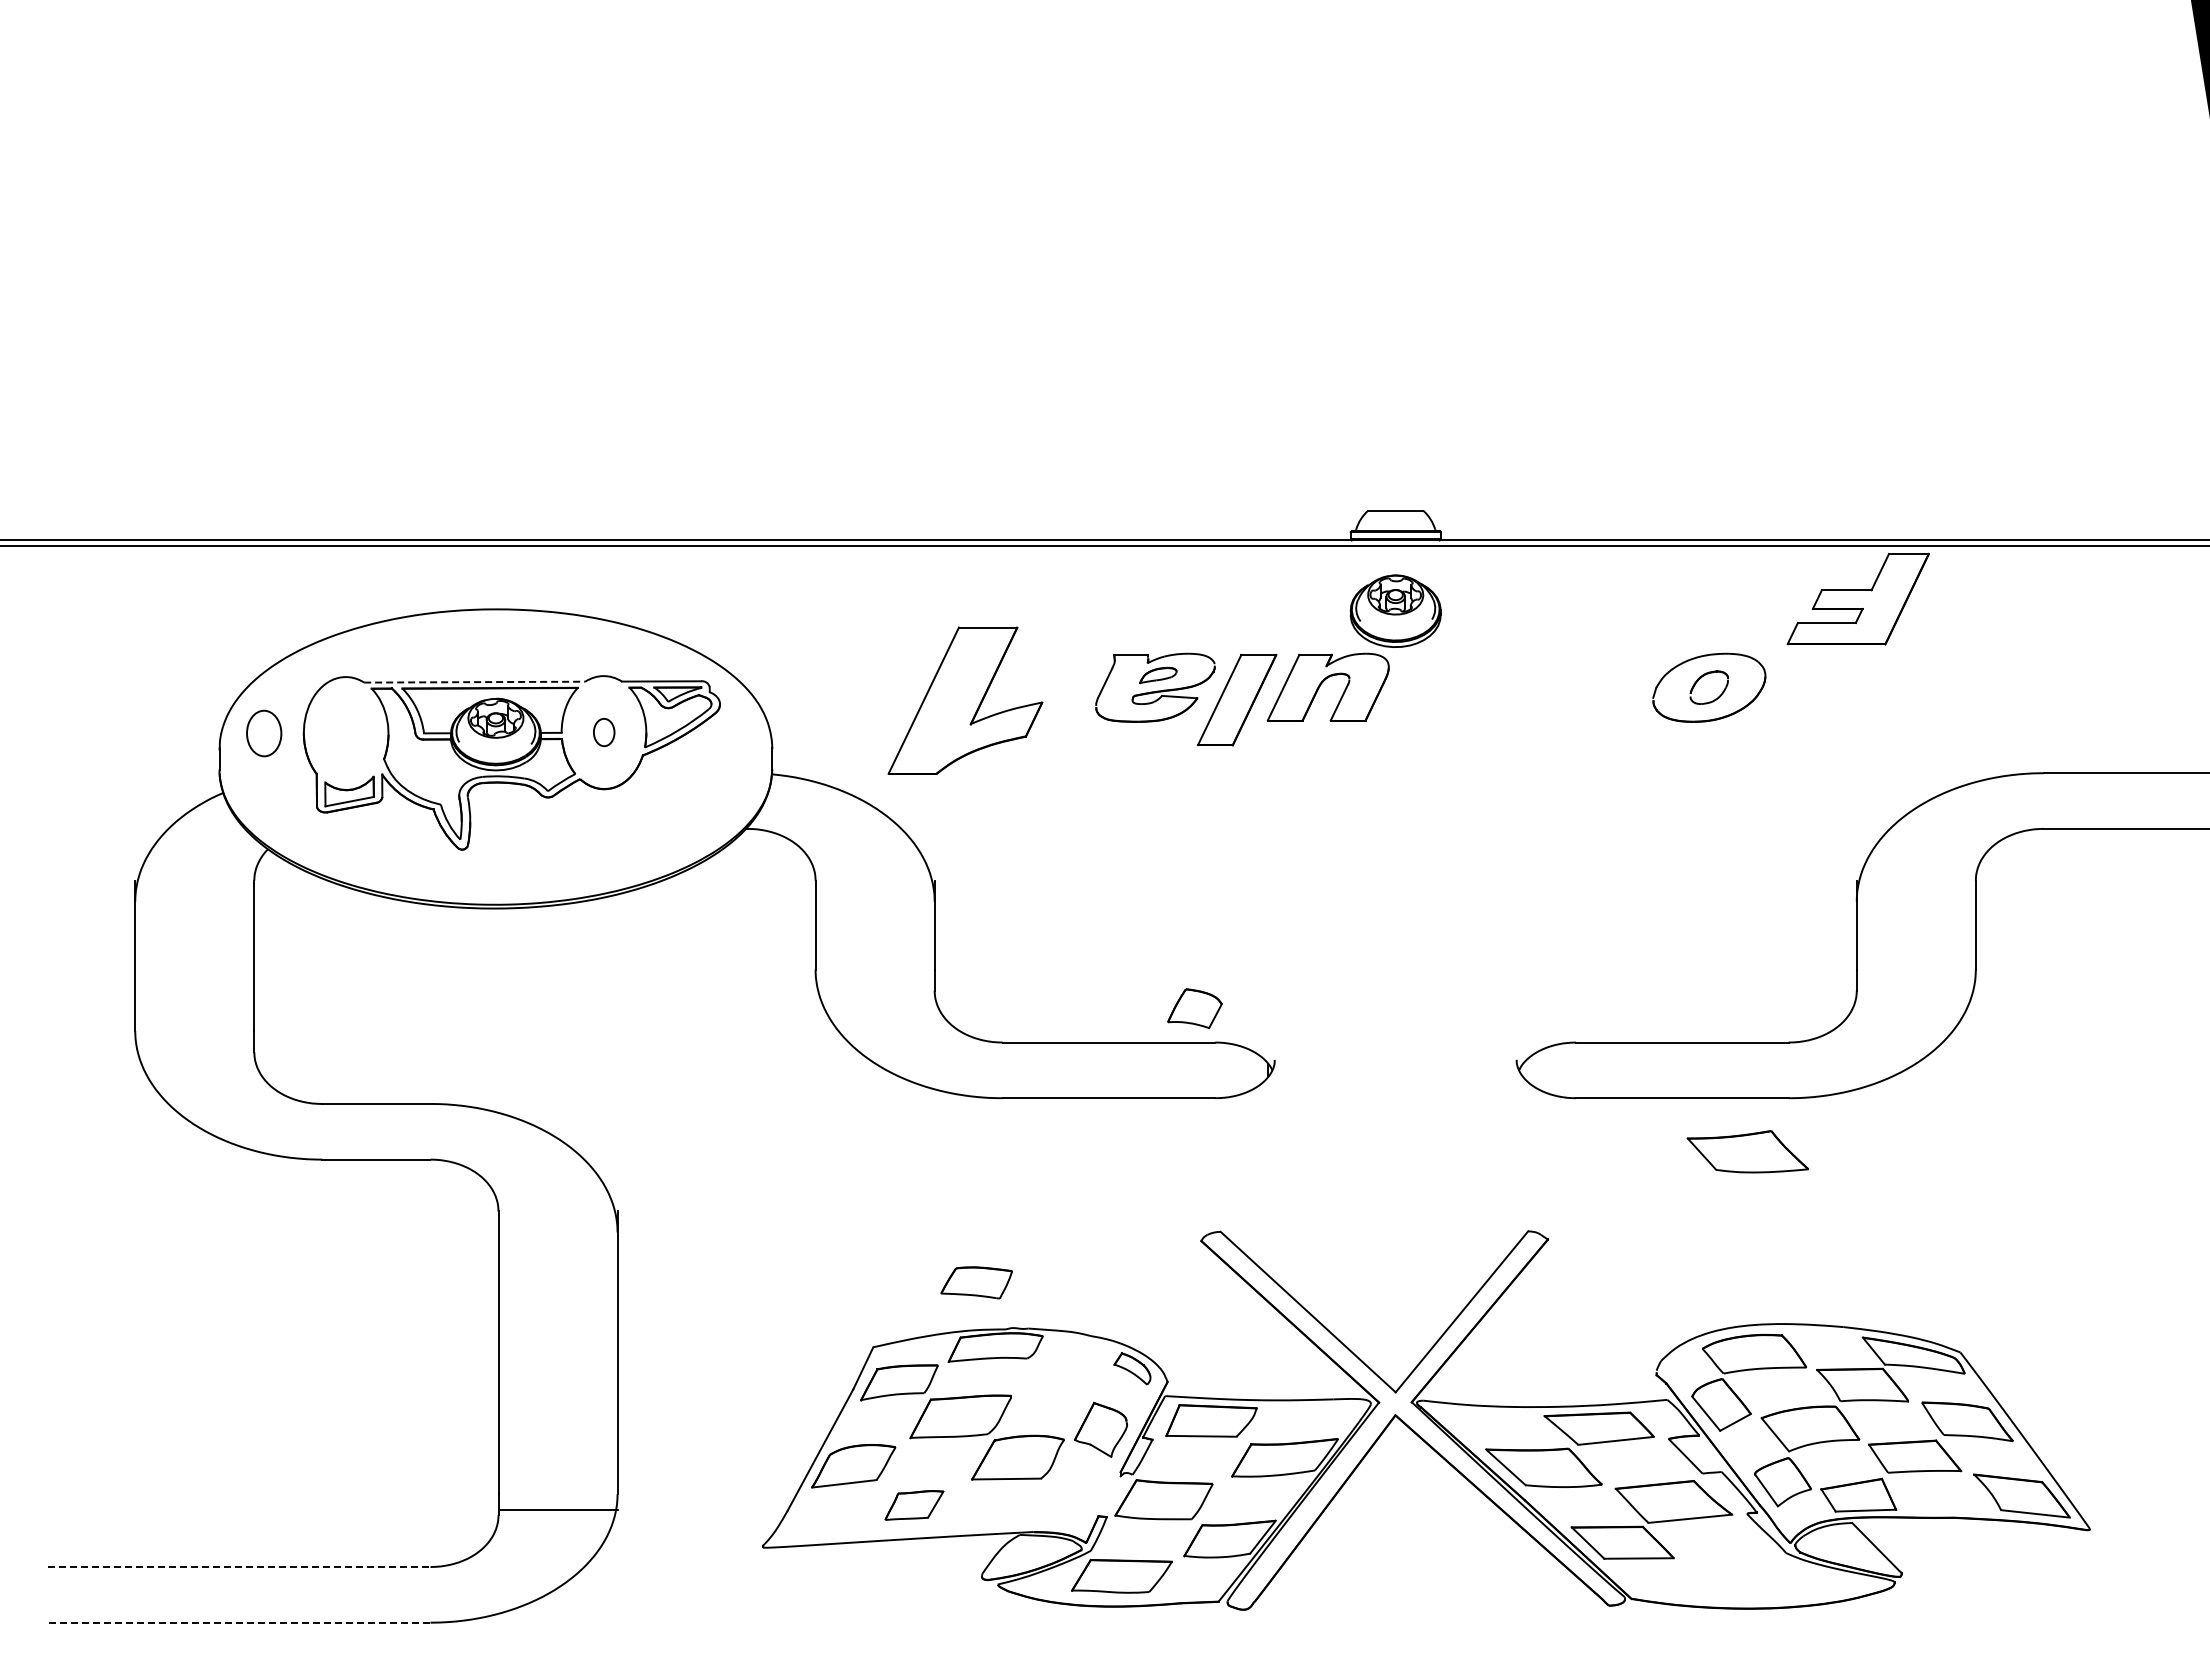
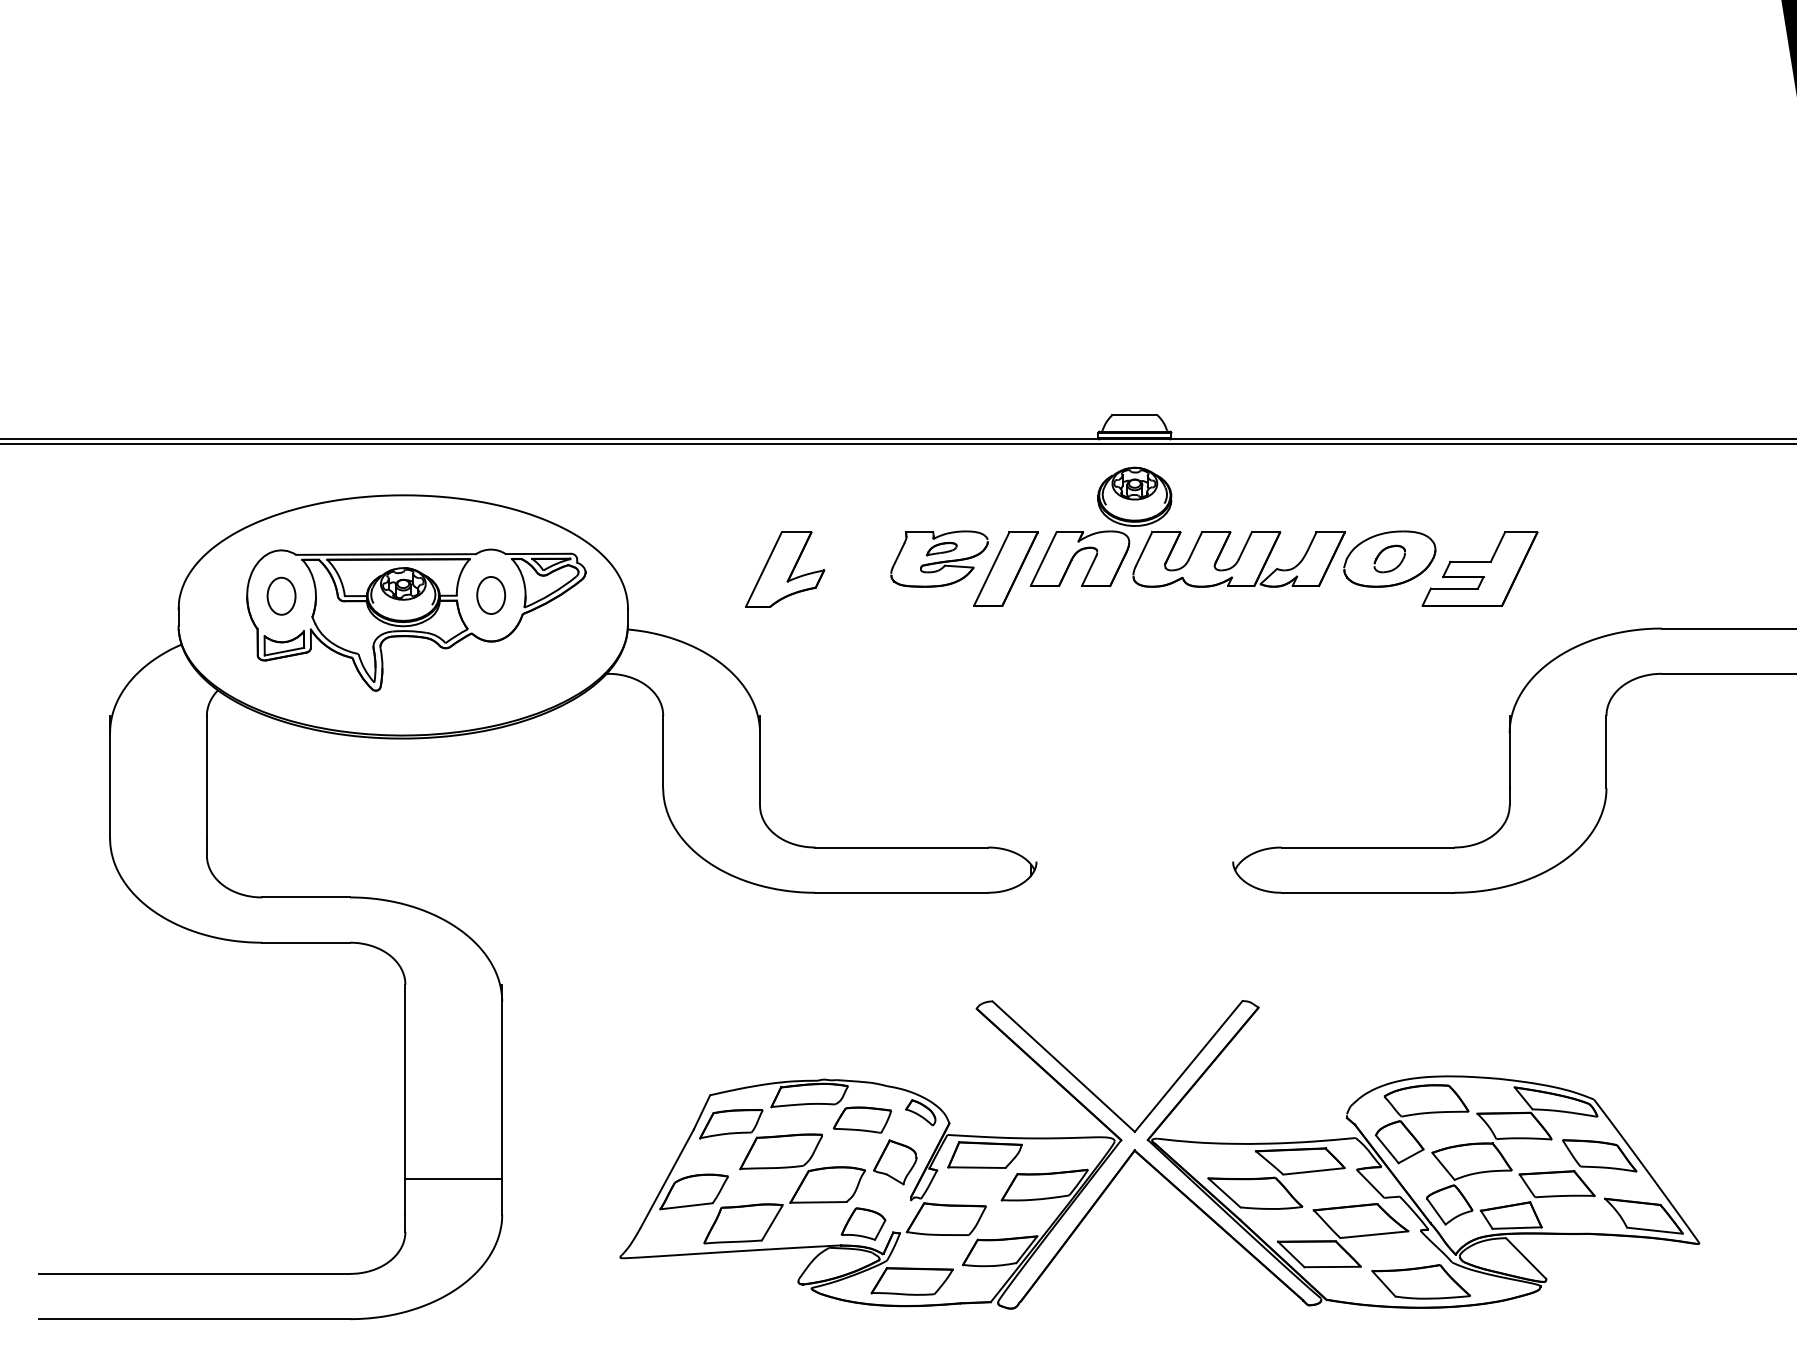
part: (1857, 598) -> (1479, 568), moved
line: (474, 682) -> (385, 554), dashed -> solid
part: (1523, 687) -> (1238, 558), added
part: (965, 700) -> (785, 569), size x0.62
part: (604, 732) -> (491, 595), size x1.67
part: (264, 733) -> (281, 596), moved
part: (1194, 1008) -> (863, 1223), moved
part: (1747, 1151) -> (1420, 1281), moved
part: (976, 1282) -> (862, 1119), moved
part: (914, 1505) -> (743, 1223), size x1.67
line: (557, 1510) -> (453, 1179), moved
line: (239, 1567) -> (194, 1274), dashed -> solid
line: (238, 1622) -> (194, 1319), dashed -> solid

